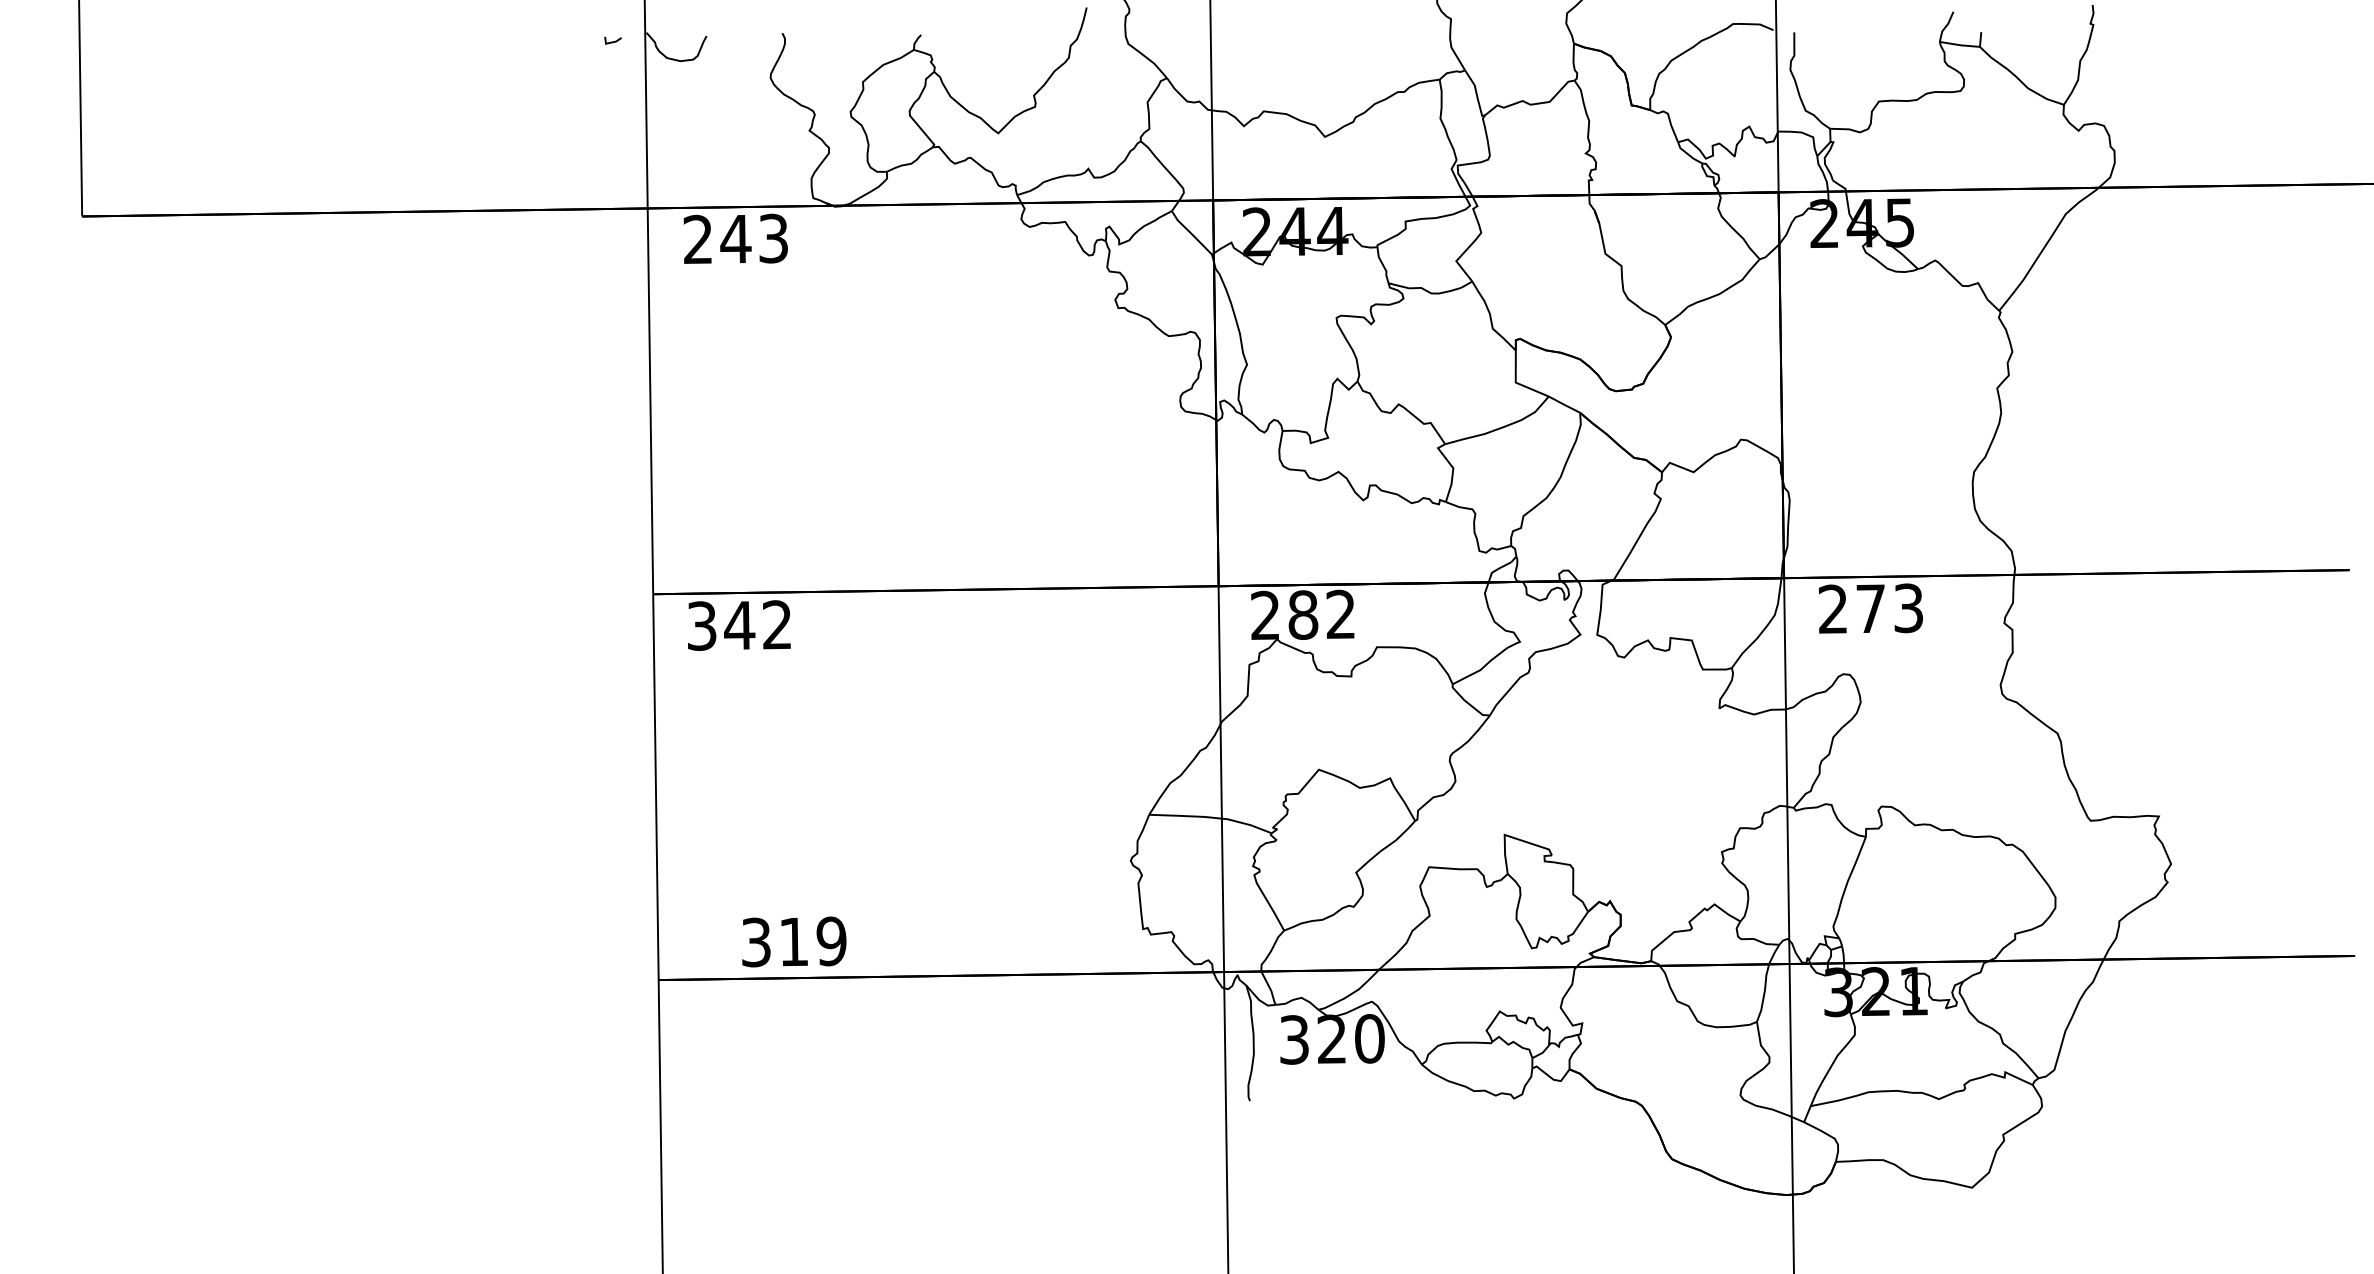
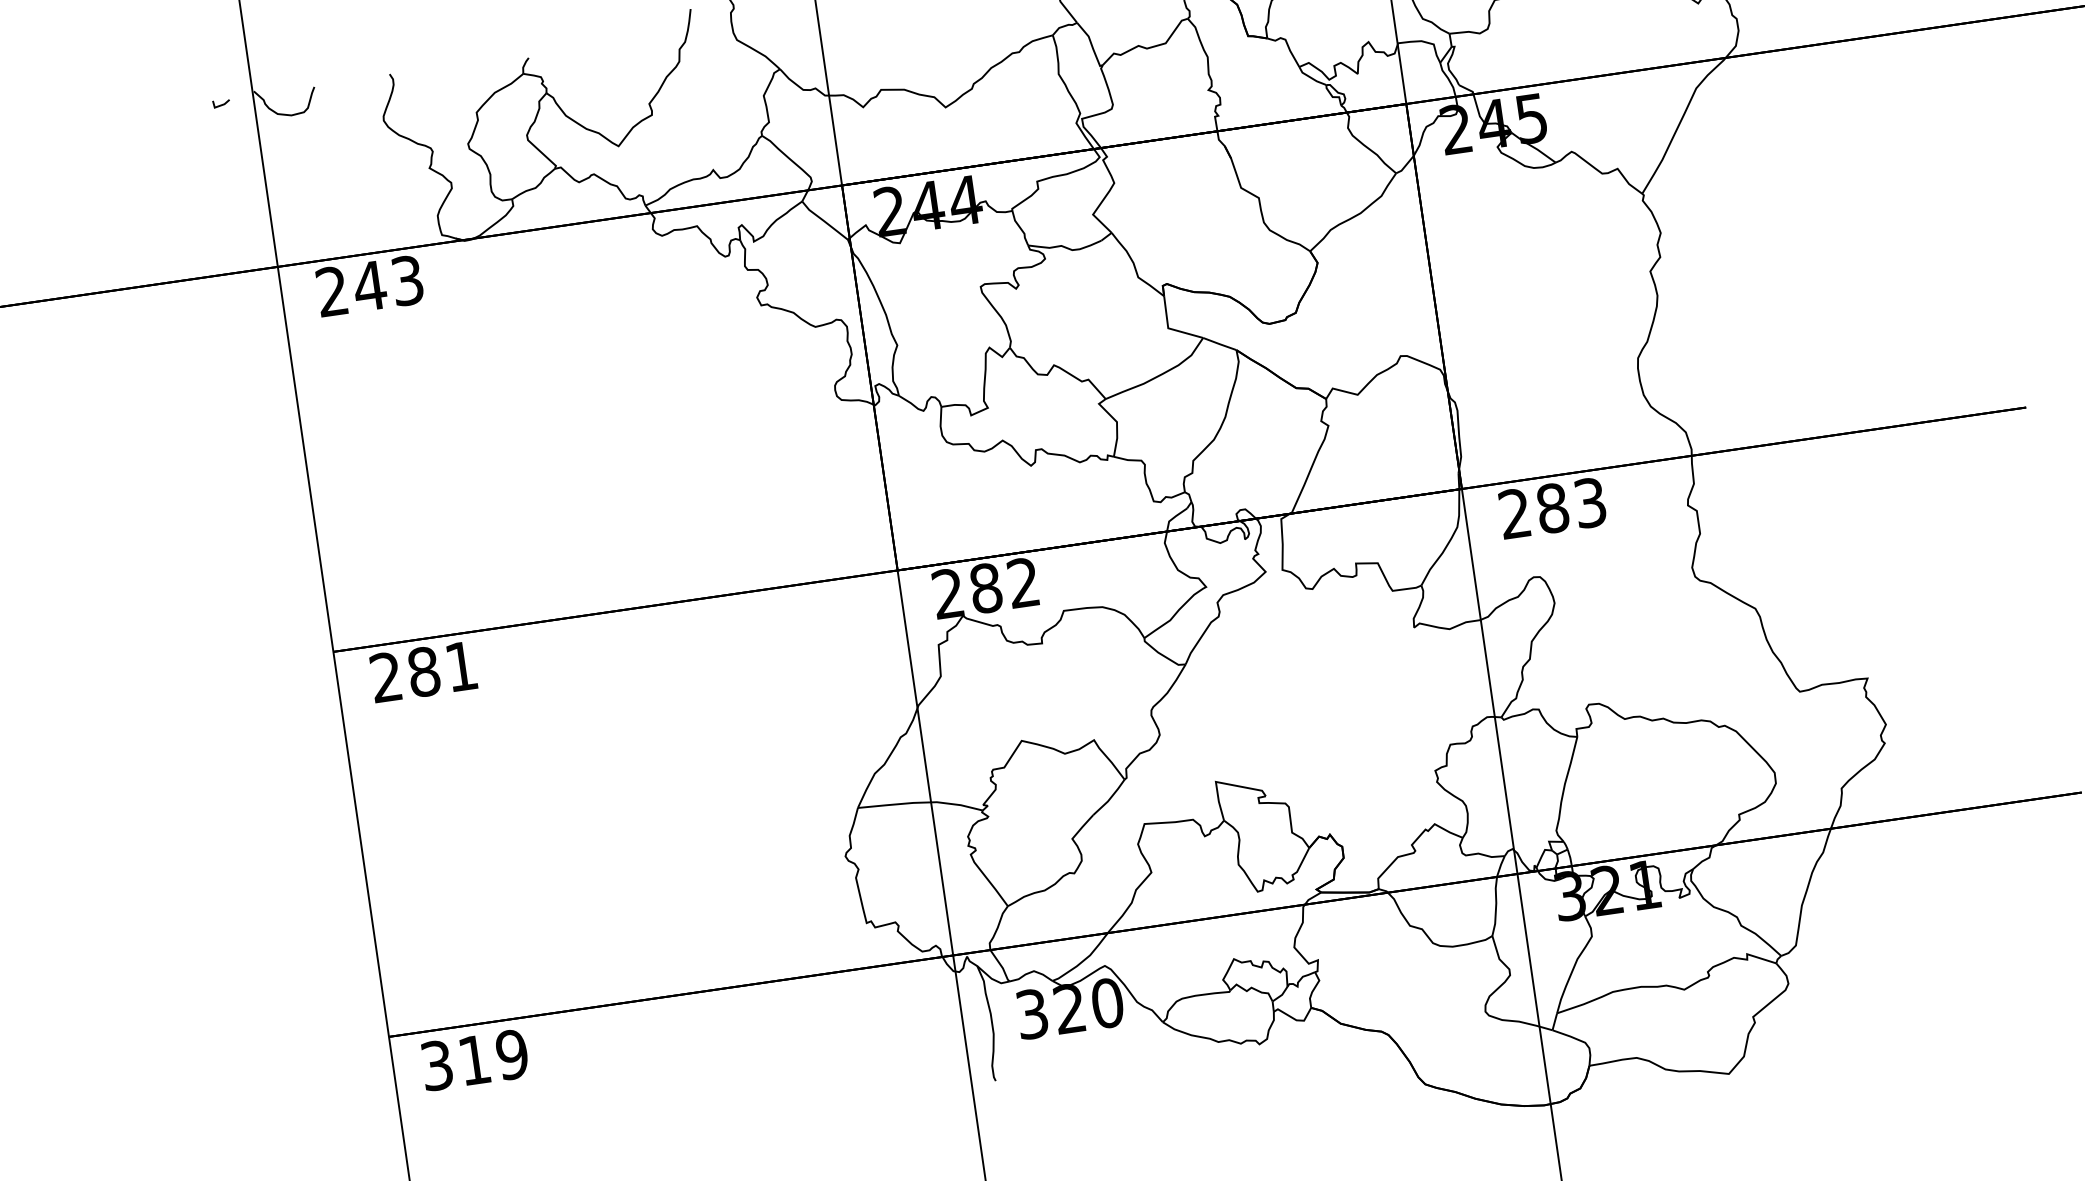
text: (1870, 608) -> (1552, 508), 273 -> 283
text: (739, 625) -> (423, 671), 342 -> 281
text: (794, 941) -> (475, 1059), moved

